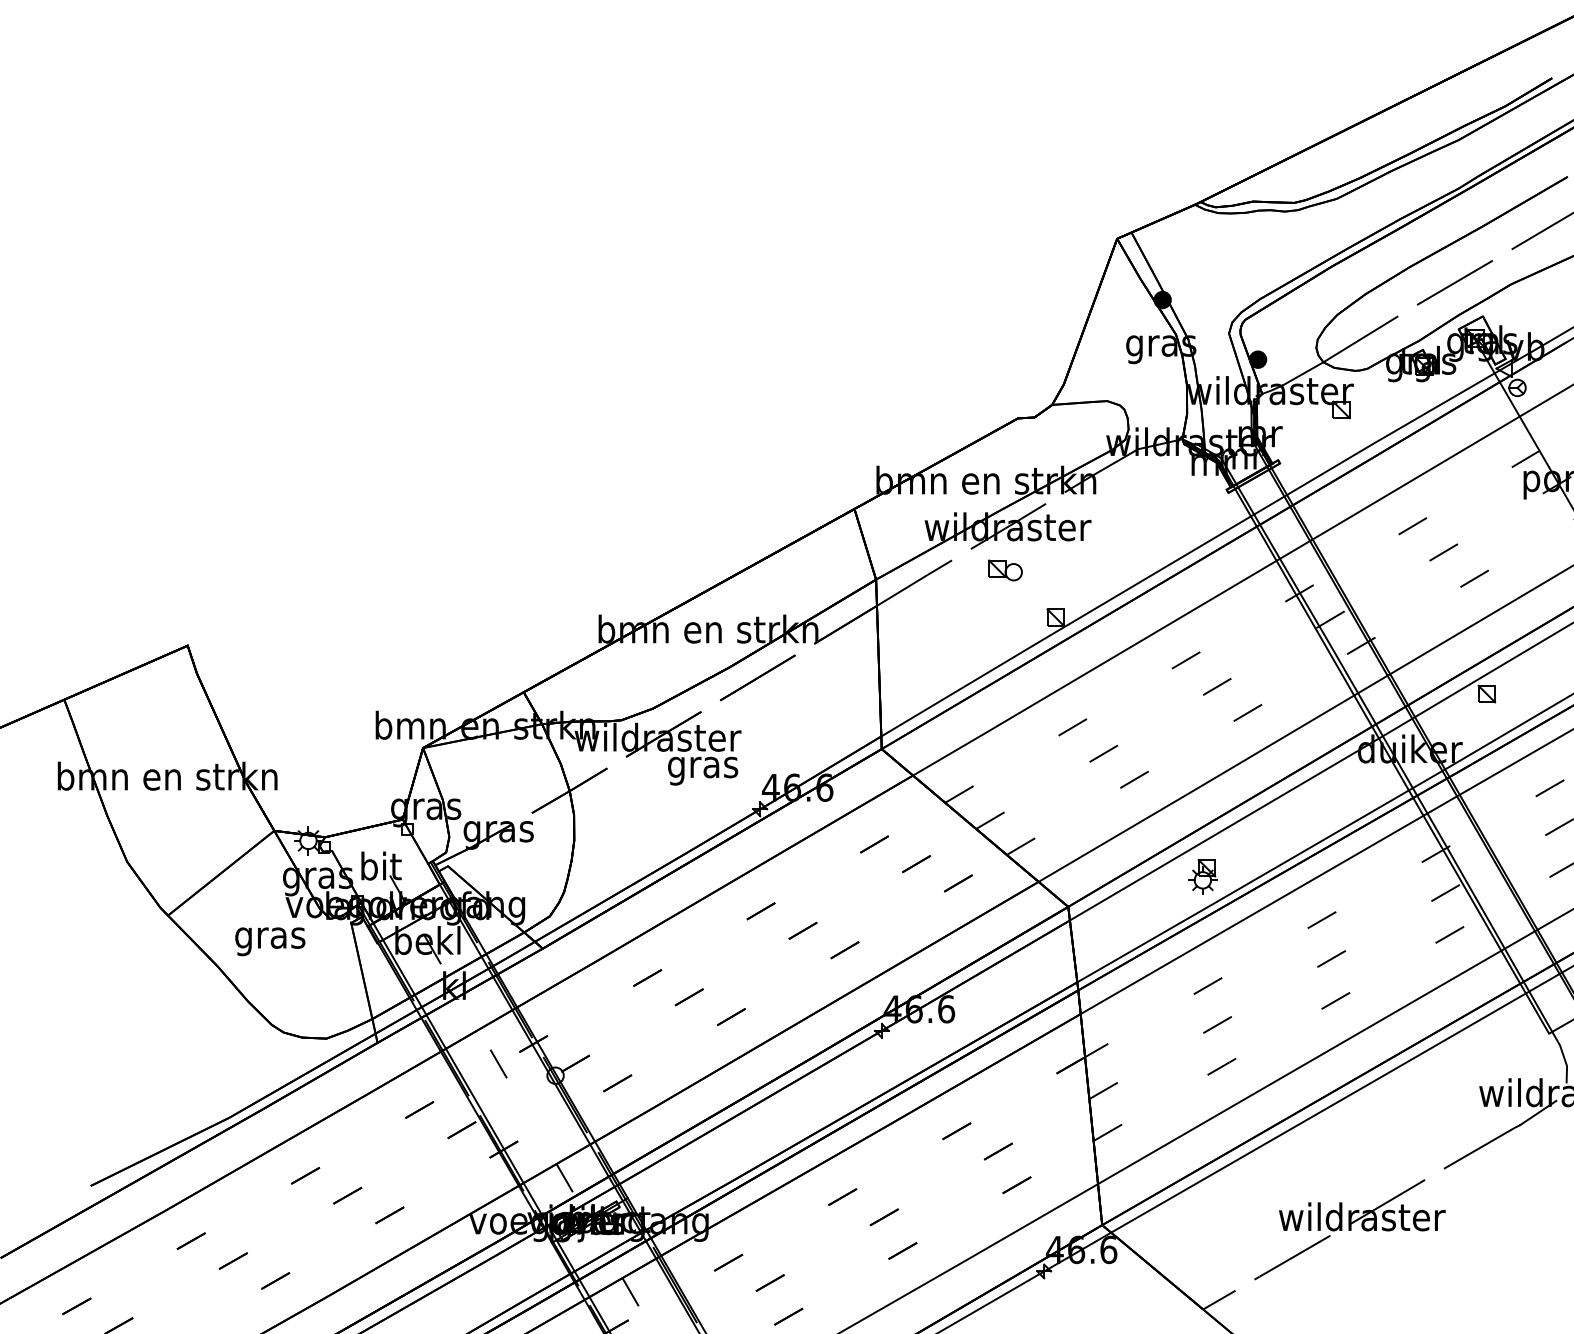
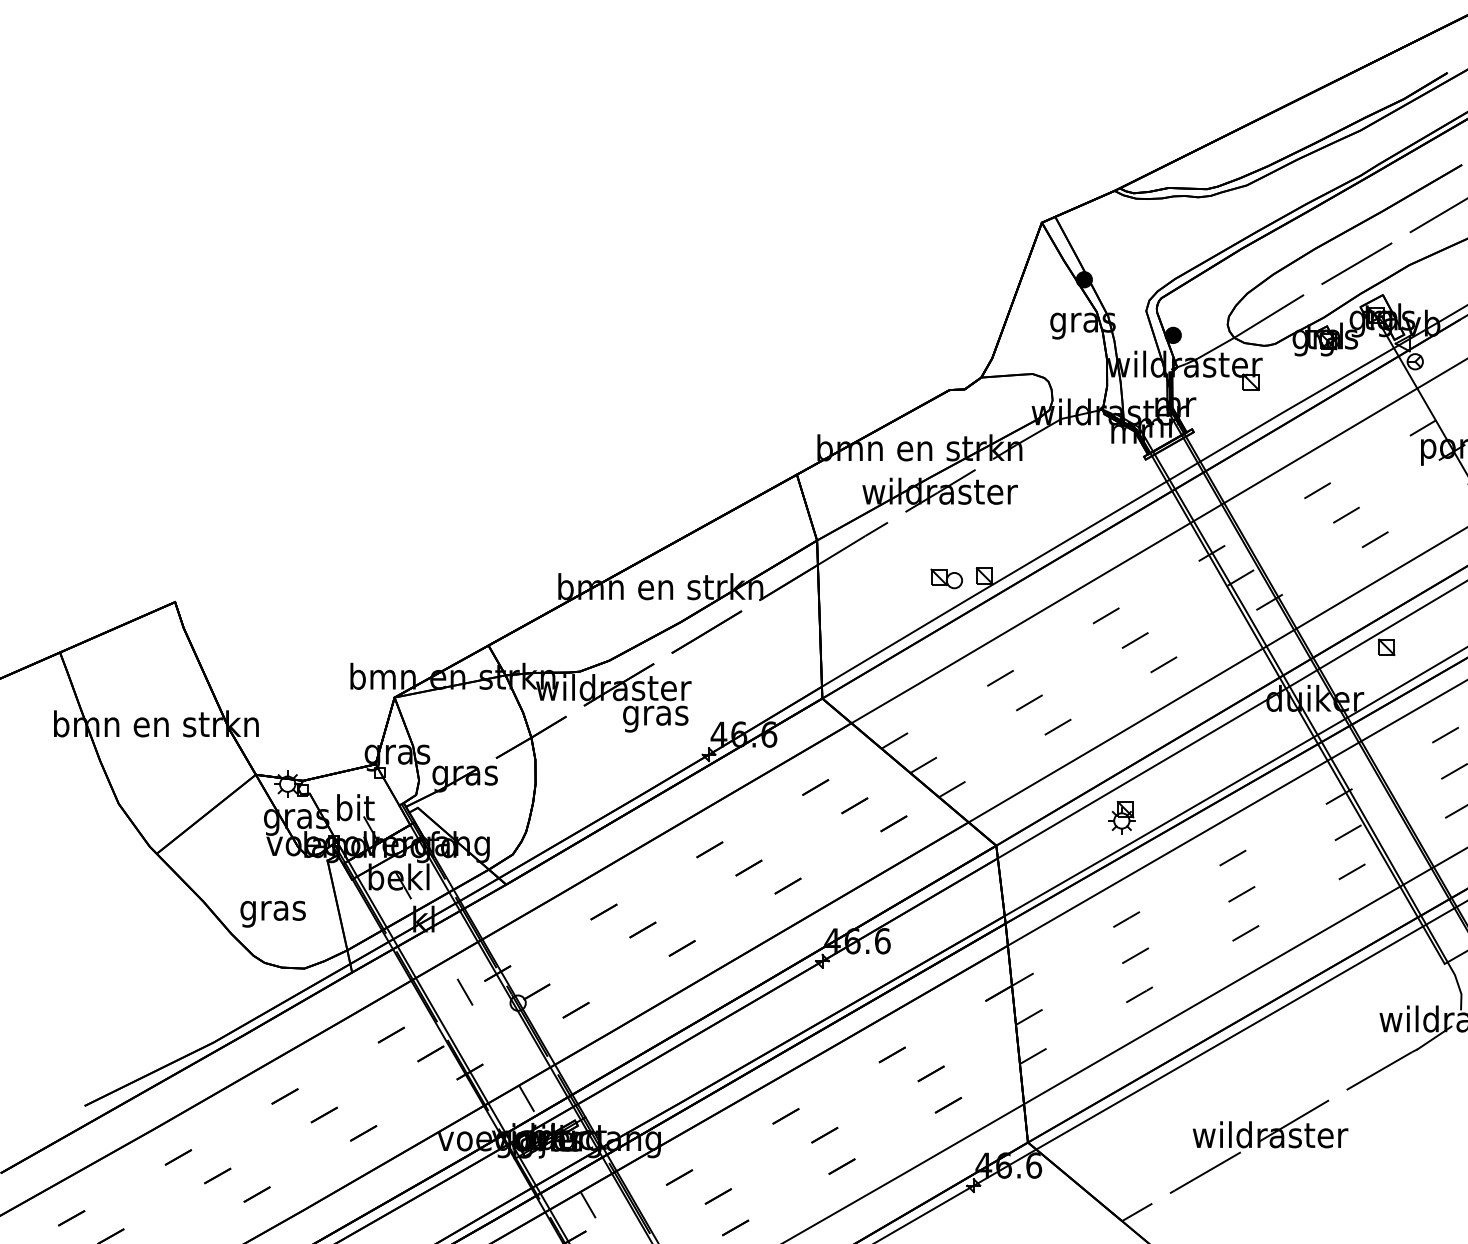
part: (1005, 569) -> (946, 578), moved
text: (269, 940) -> (272, 913), moved

